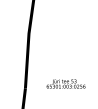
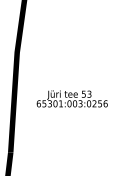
text: (65, 83) -> (71, 98), moved

